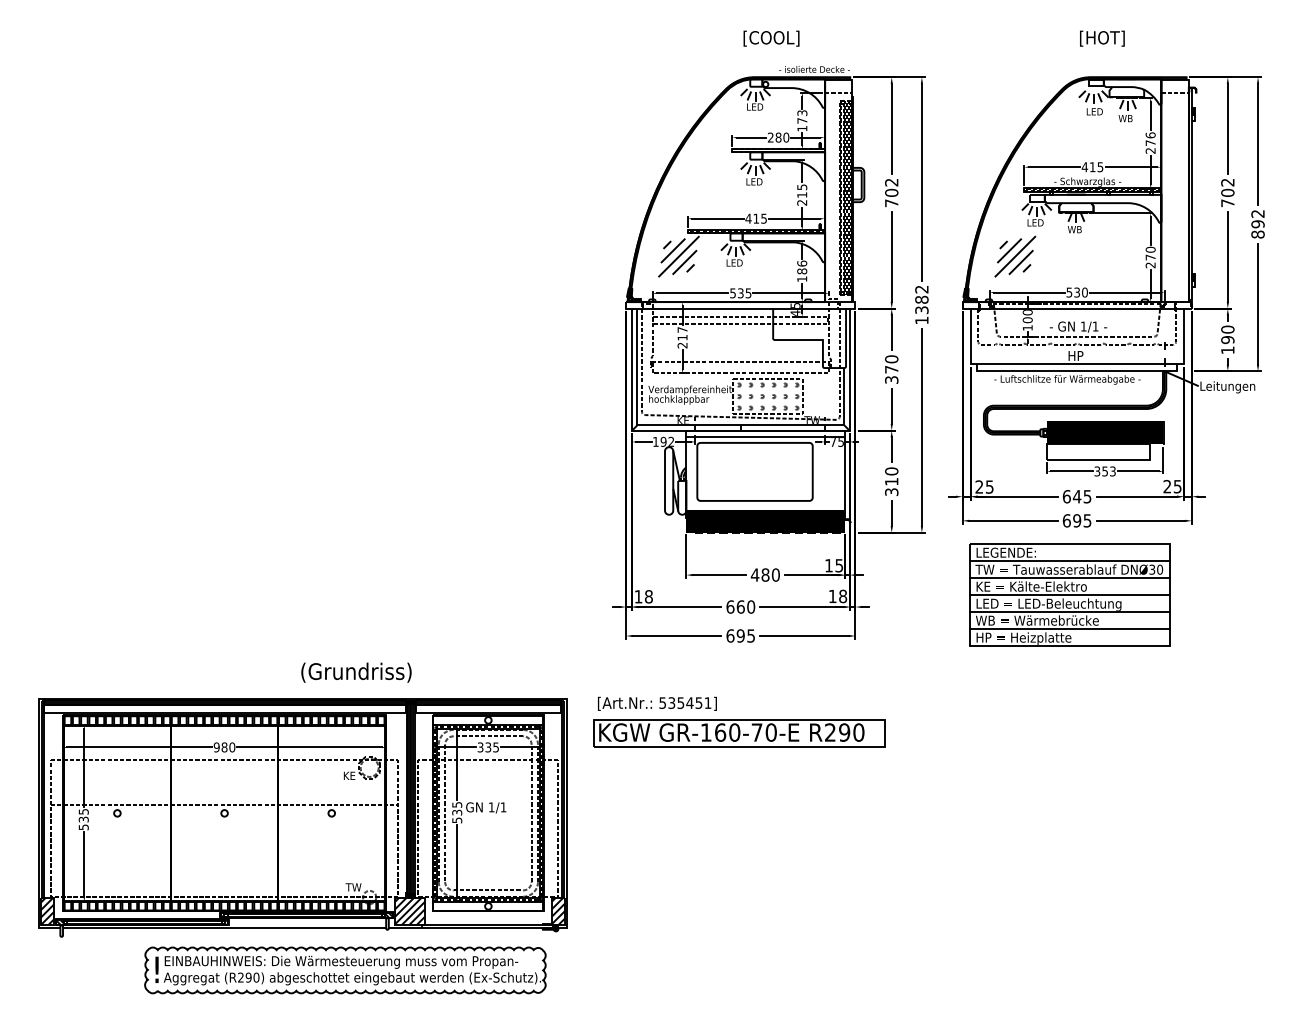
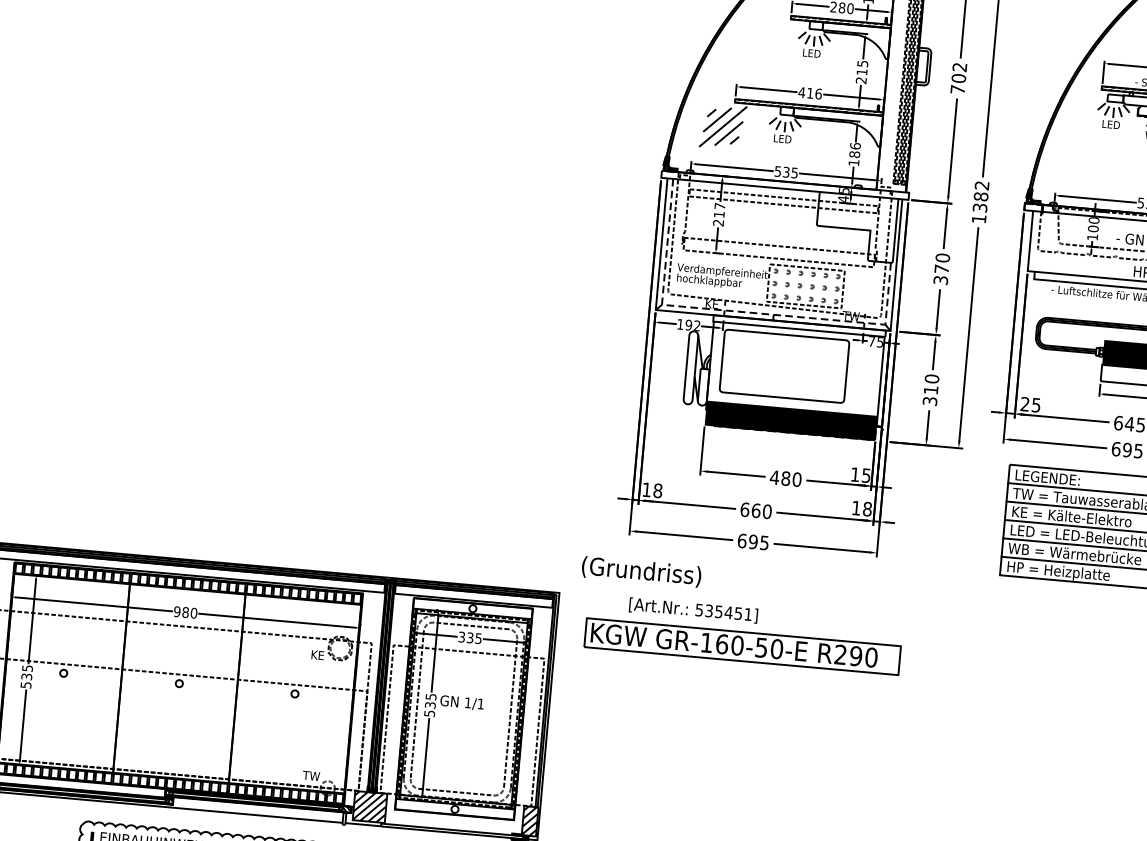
text: (764, 218) -> (819, 93), 415 -> 416
part: (1015, 256) -> (1086, 159), removed
line: (711, 425) -> (742, 312), solid -> dashed
text: (356, 672) -> (641, 571), moved
text: (657, 703) -> (693, 610), moved
text: (756, 732) -> (761, 647), GR-160-70-E -> GR-160-50-E

